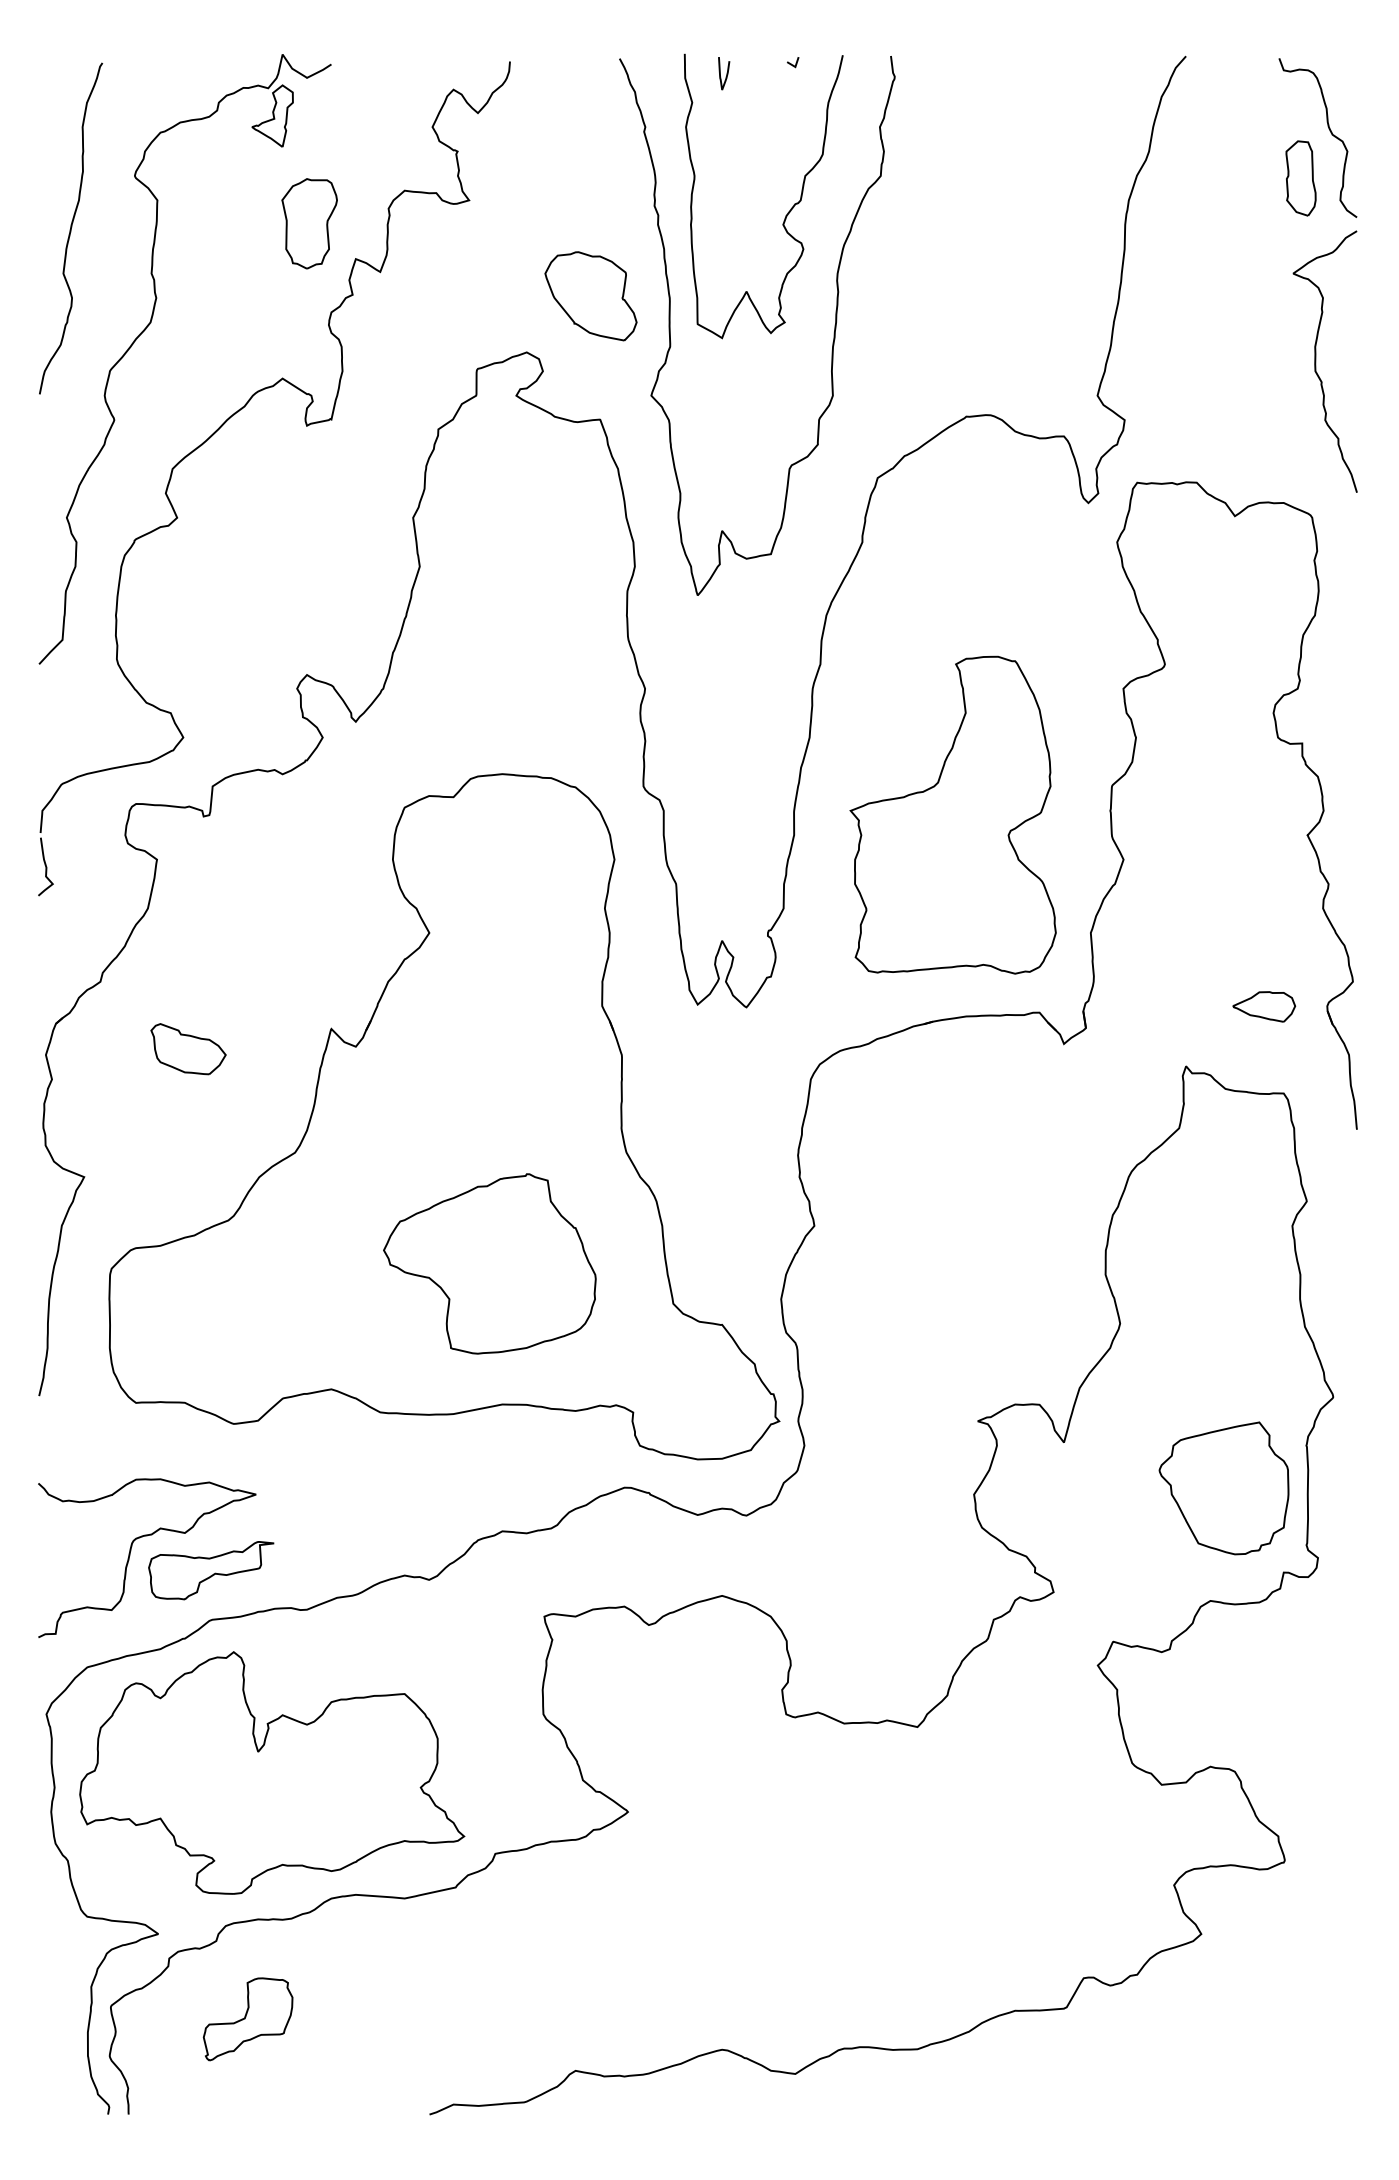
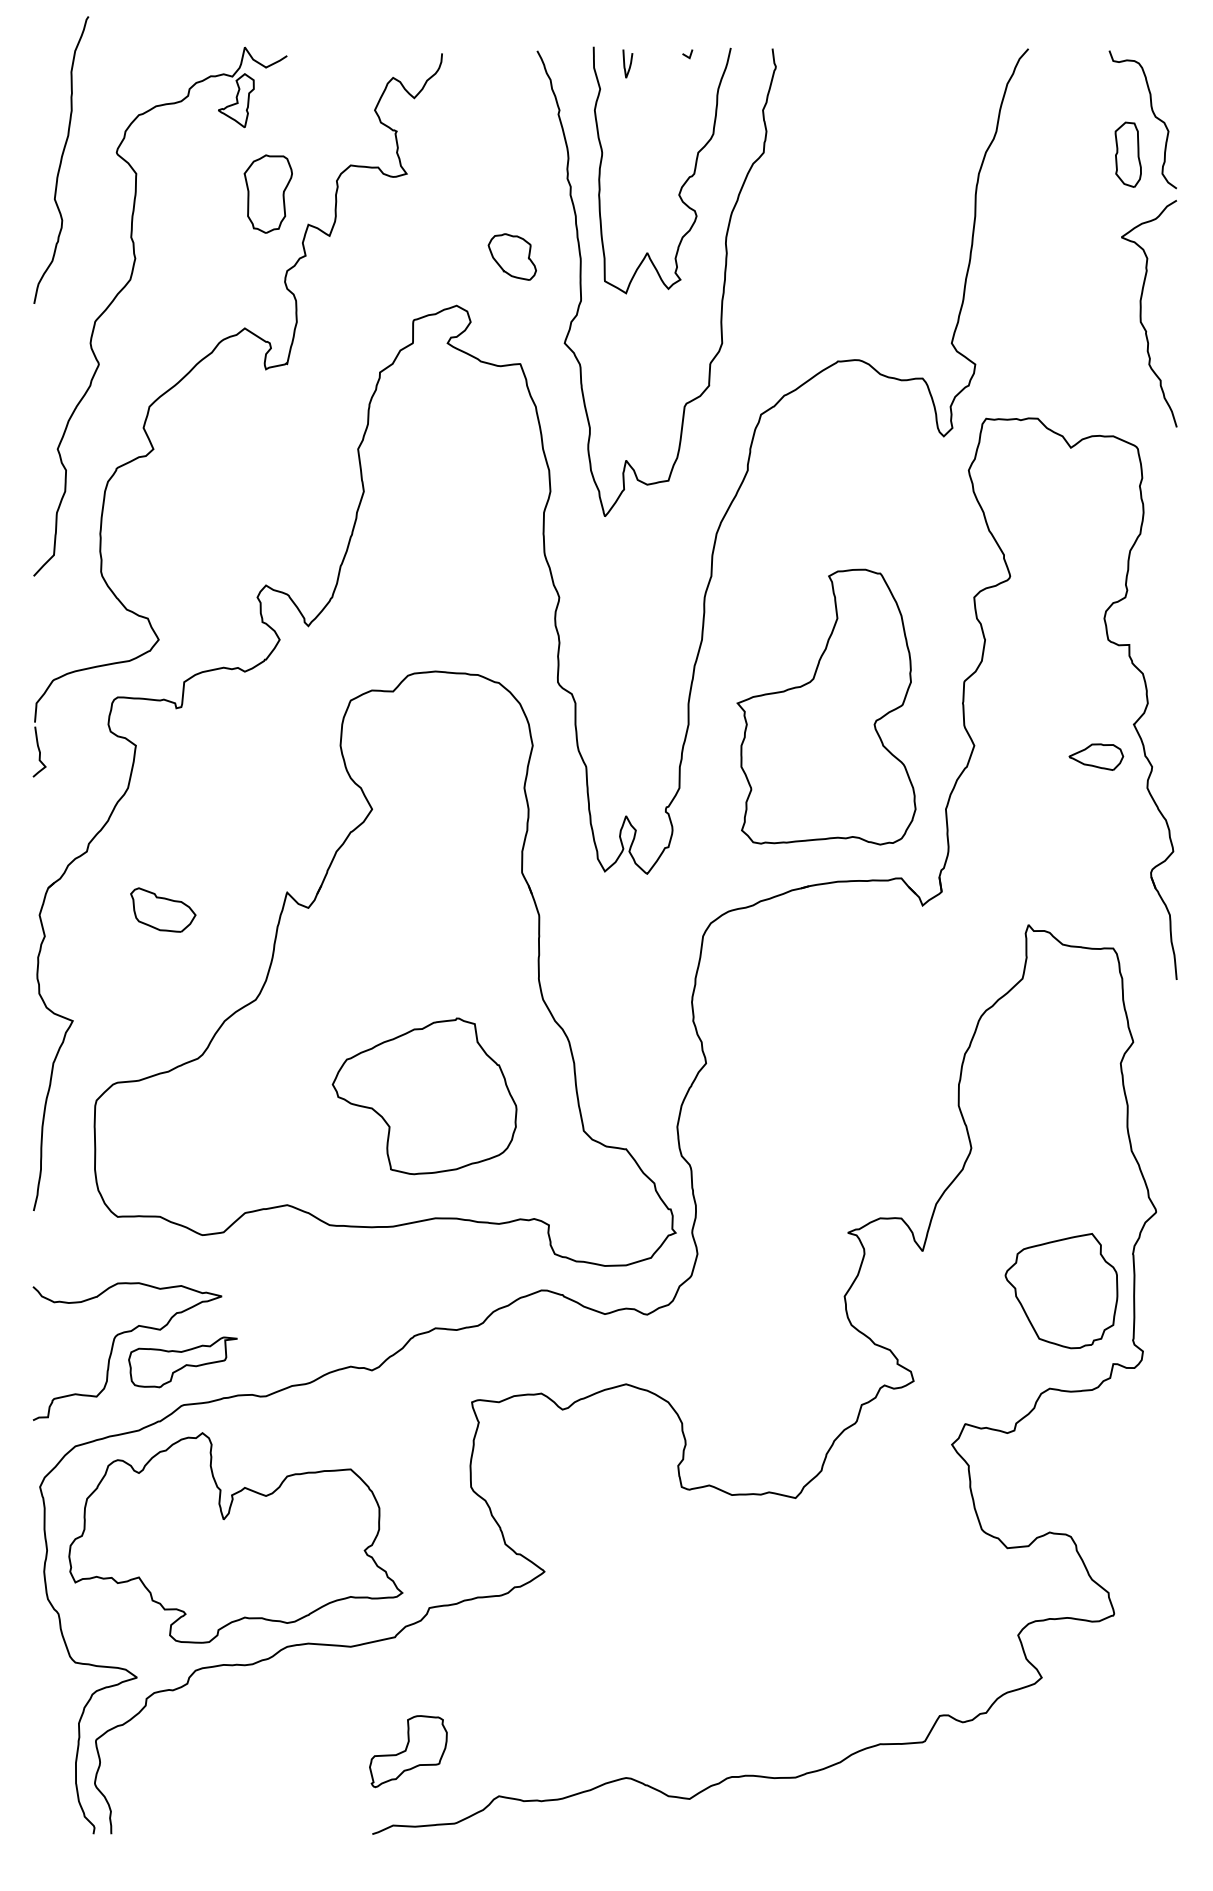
curve: (71, 228) -> (61, 160), moved
part: (590, 296) -> (511, 257), size x0.6
part: (1264, 1006) -> (1096, 756), moved
part: (247, 2019) -> (407, 1751), moved

